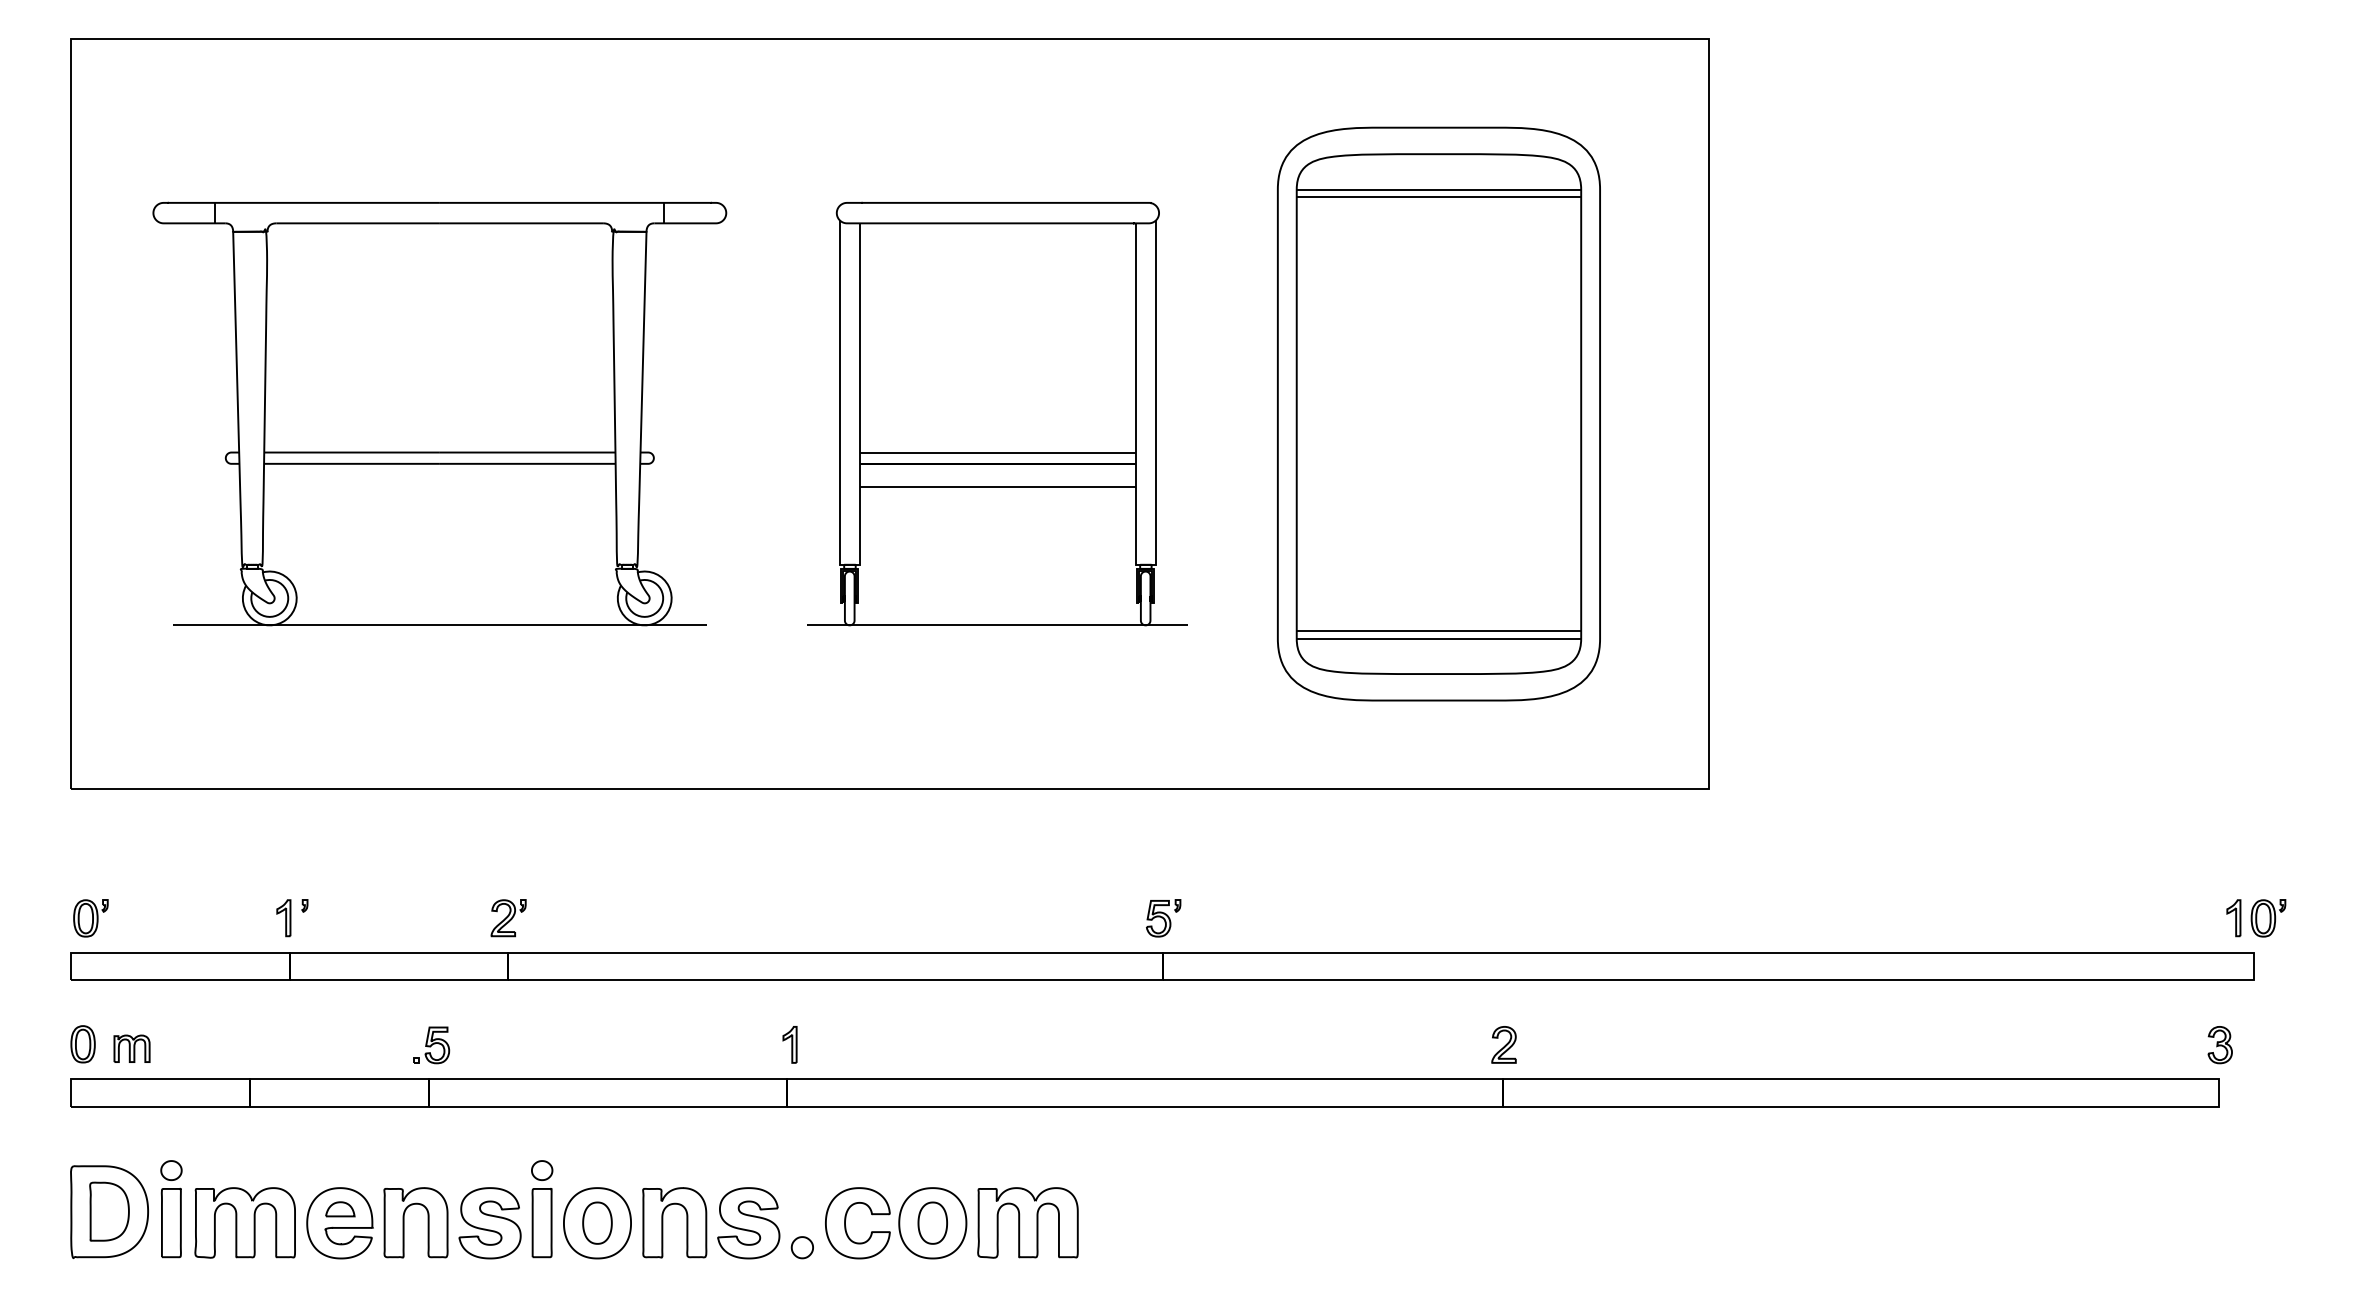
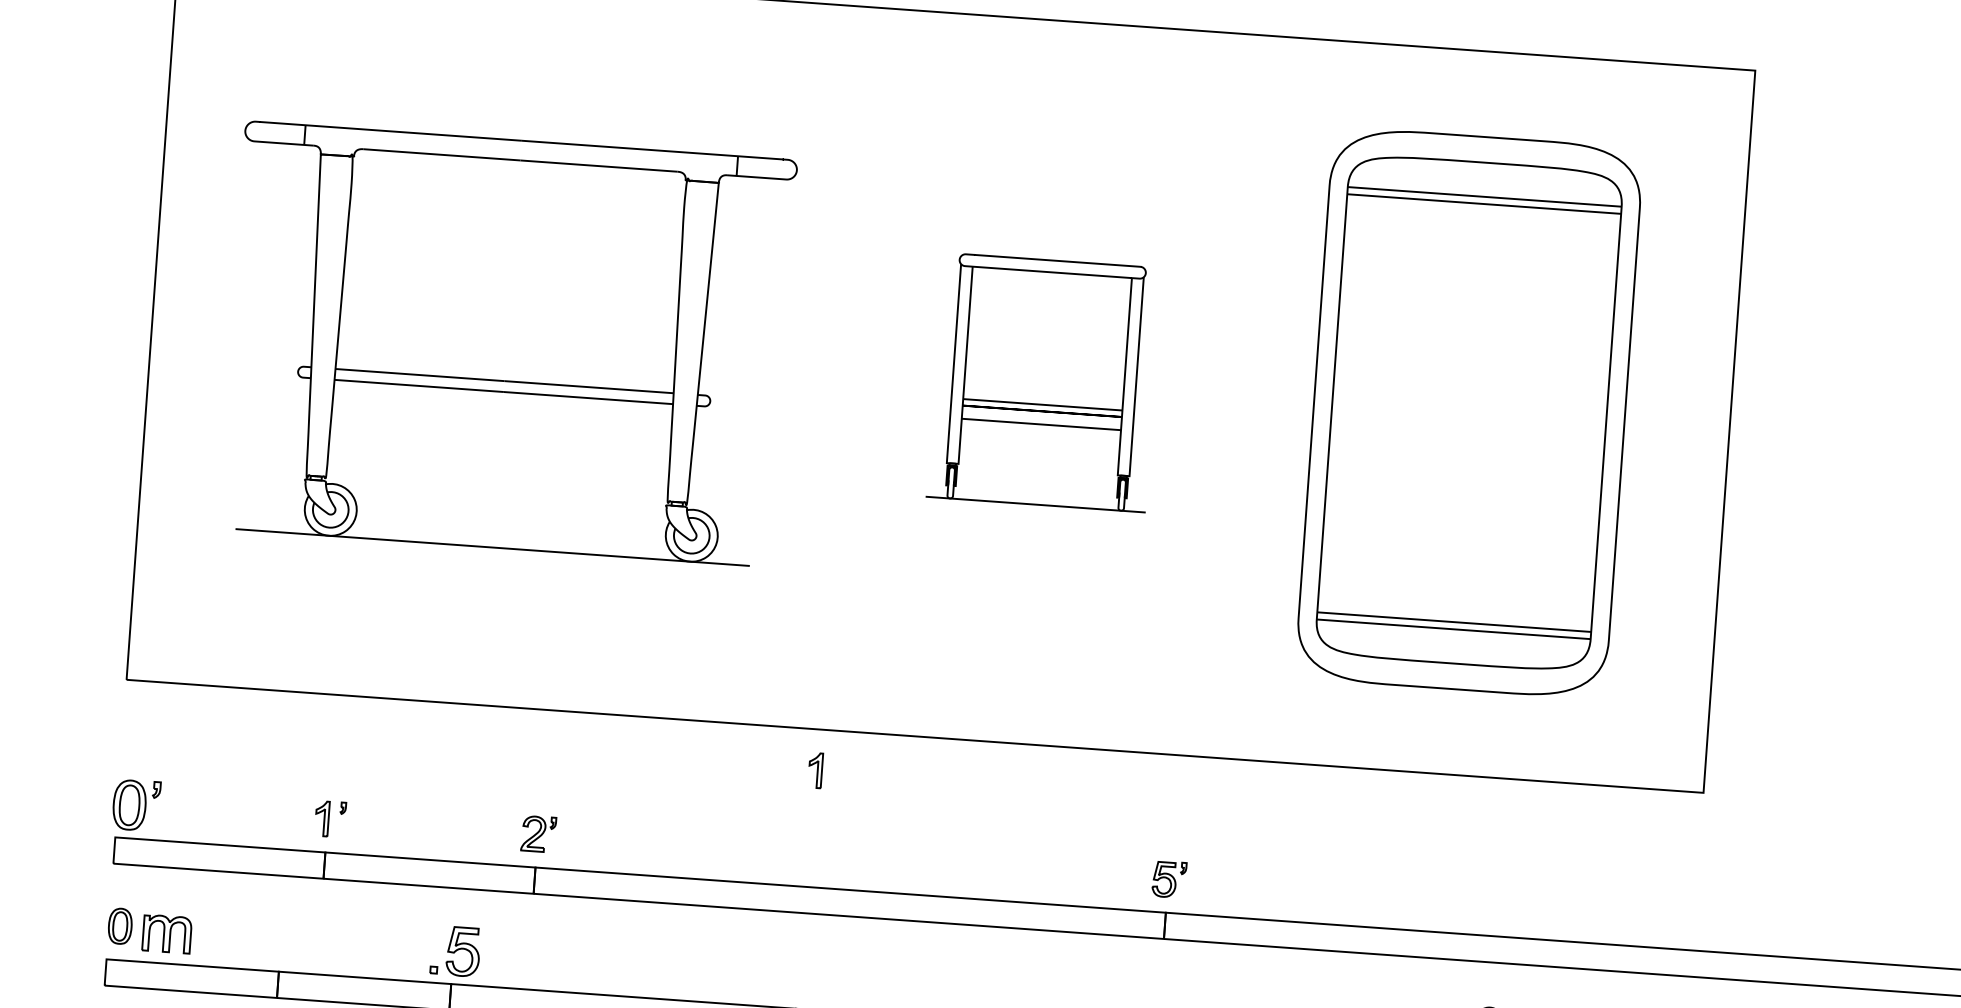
part: (997, 413) -> (1044, 382), size x0.6
part: (90, 918) -> (136, 805), size x1.4
part: (789, 1044) -> (815, 770), moved
part: (431, 1045) -> (455, 951), size x1.4
part: (131, 1048) -> (166, 933), size x1.4

